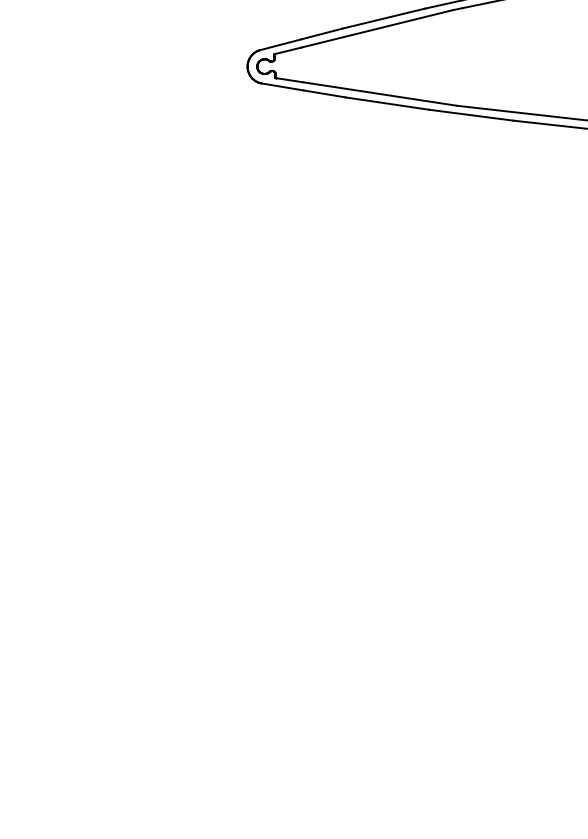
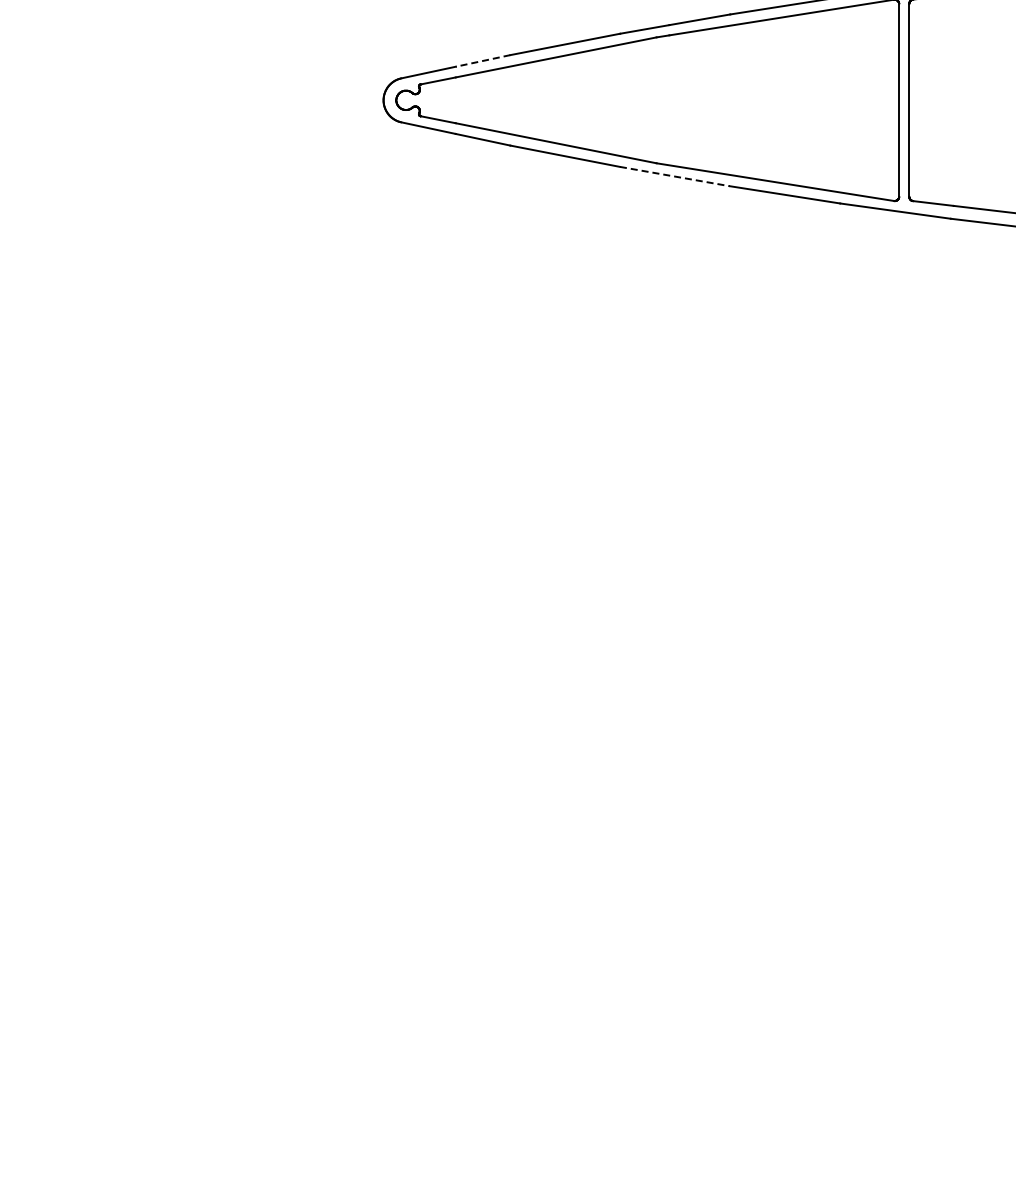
line: (322, 33) -> (483, 60), solid -> dashed
line: (471, 115) -> (674, 176), solid -> dashed

